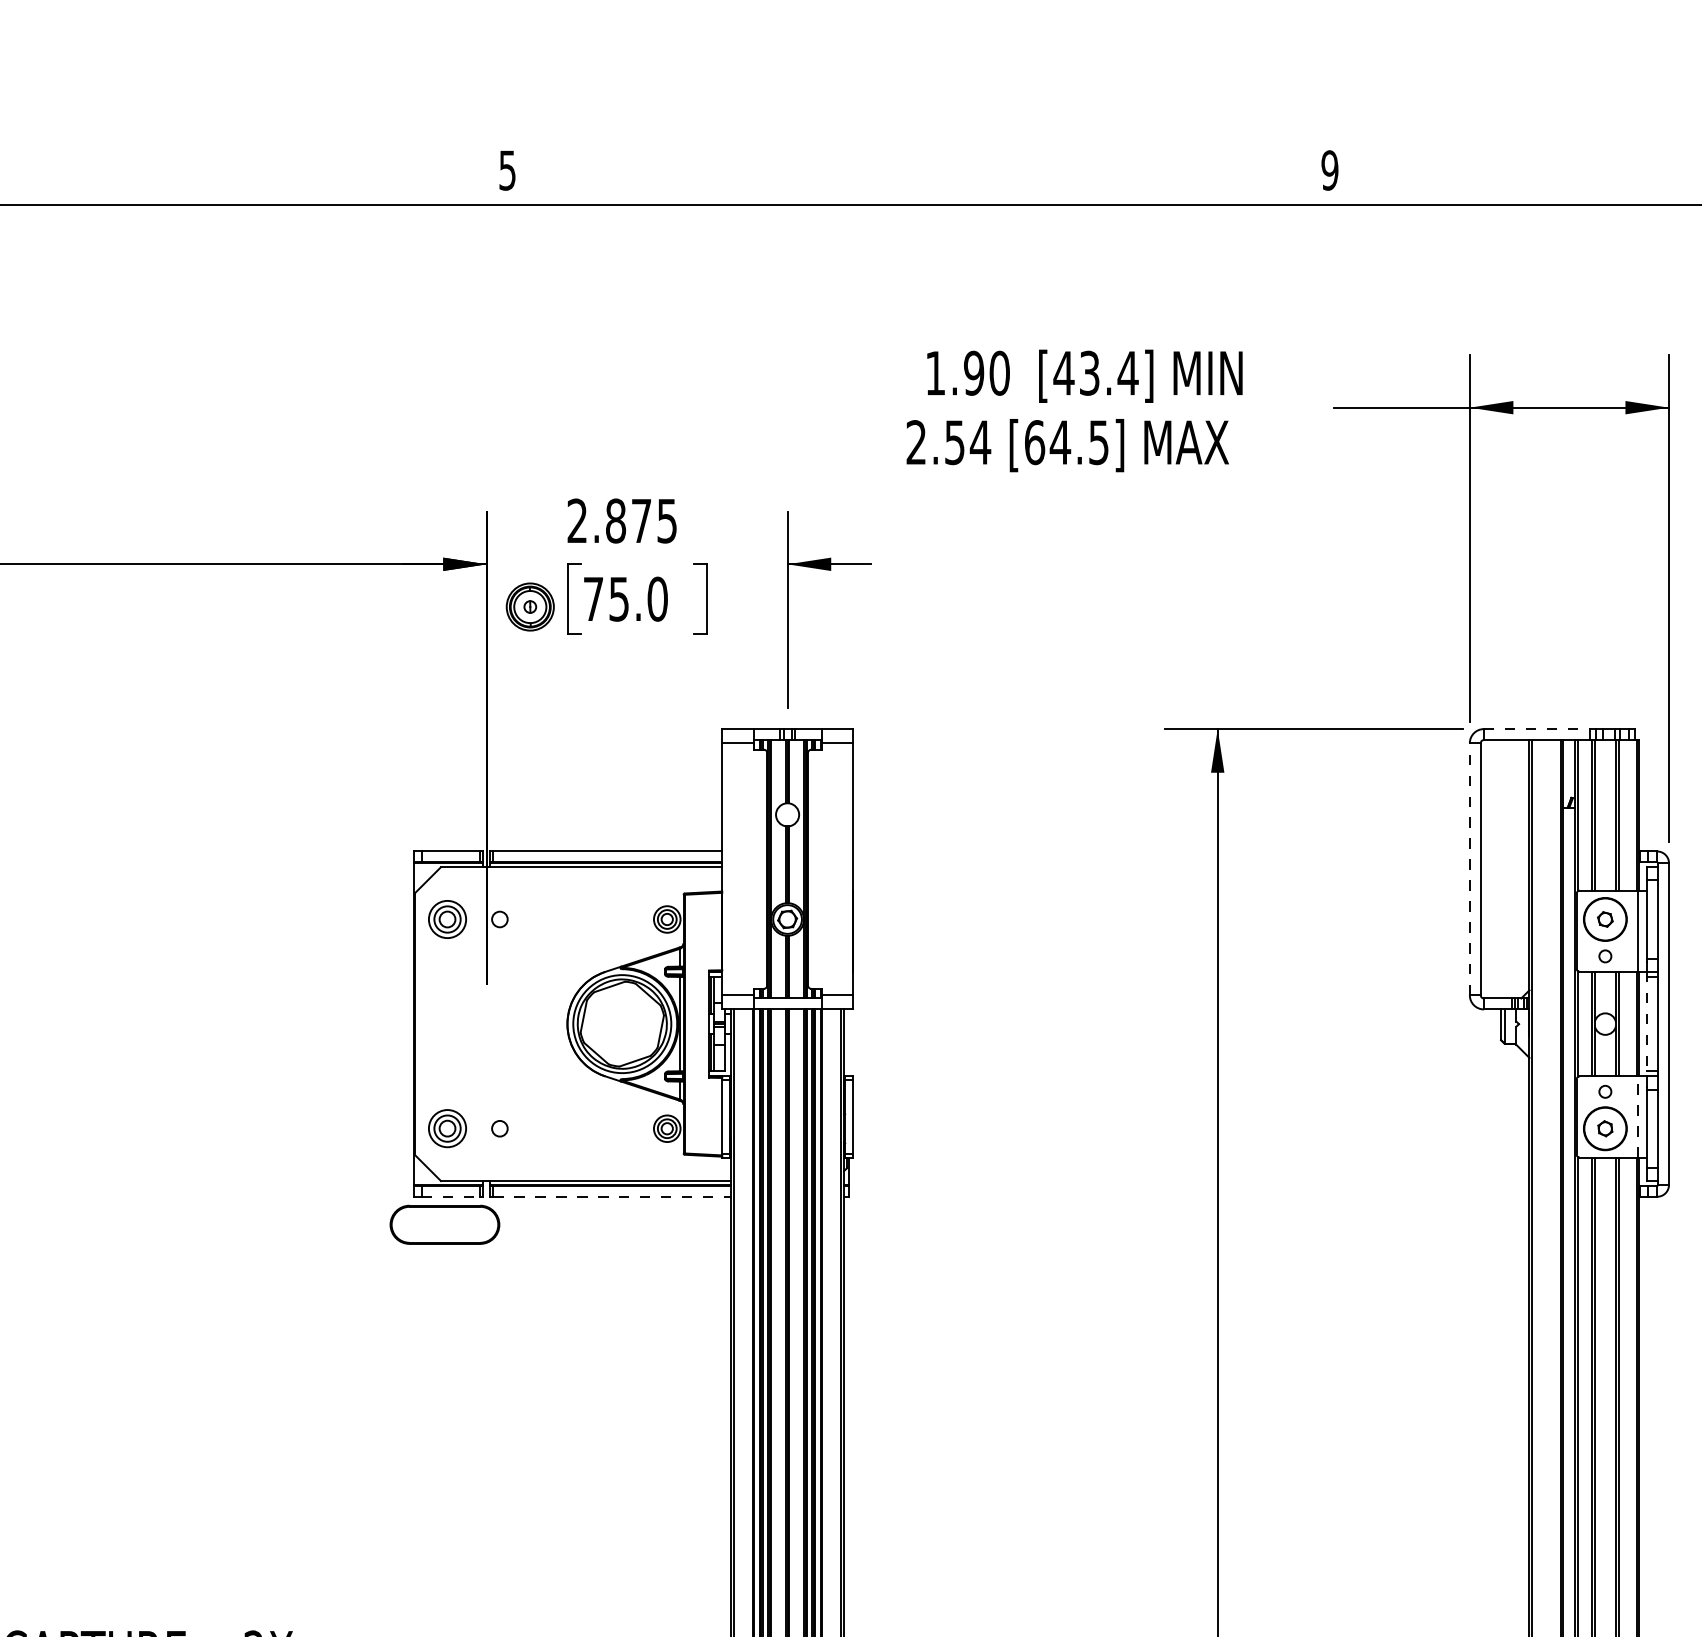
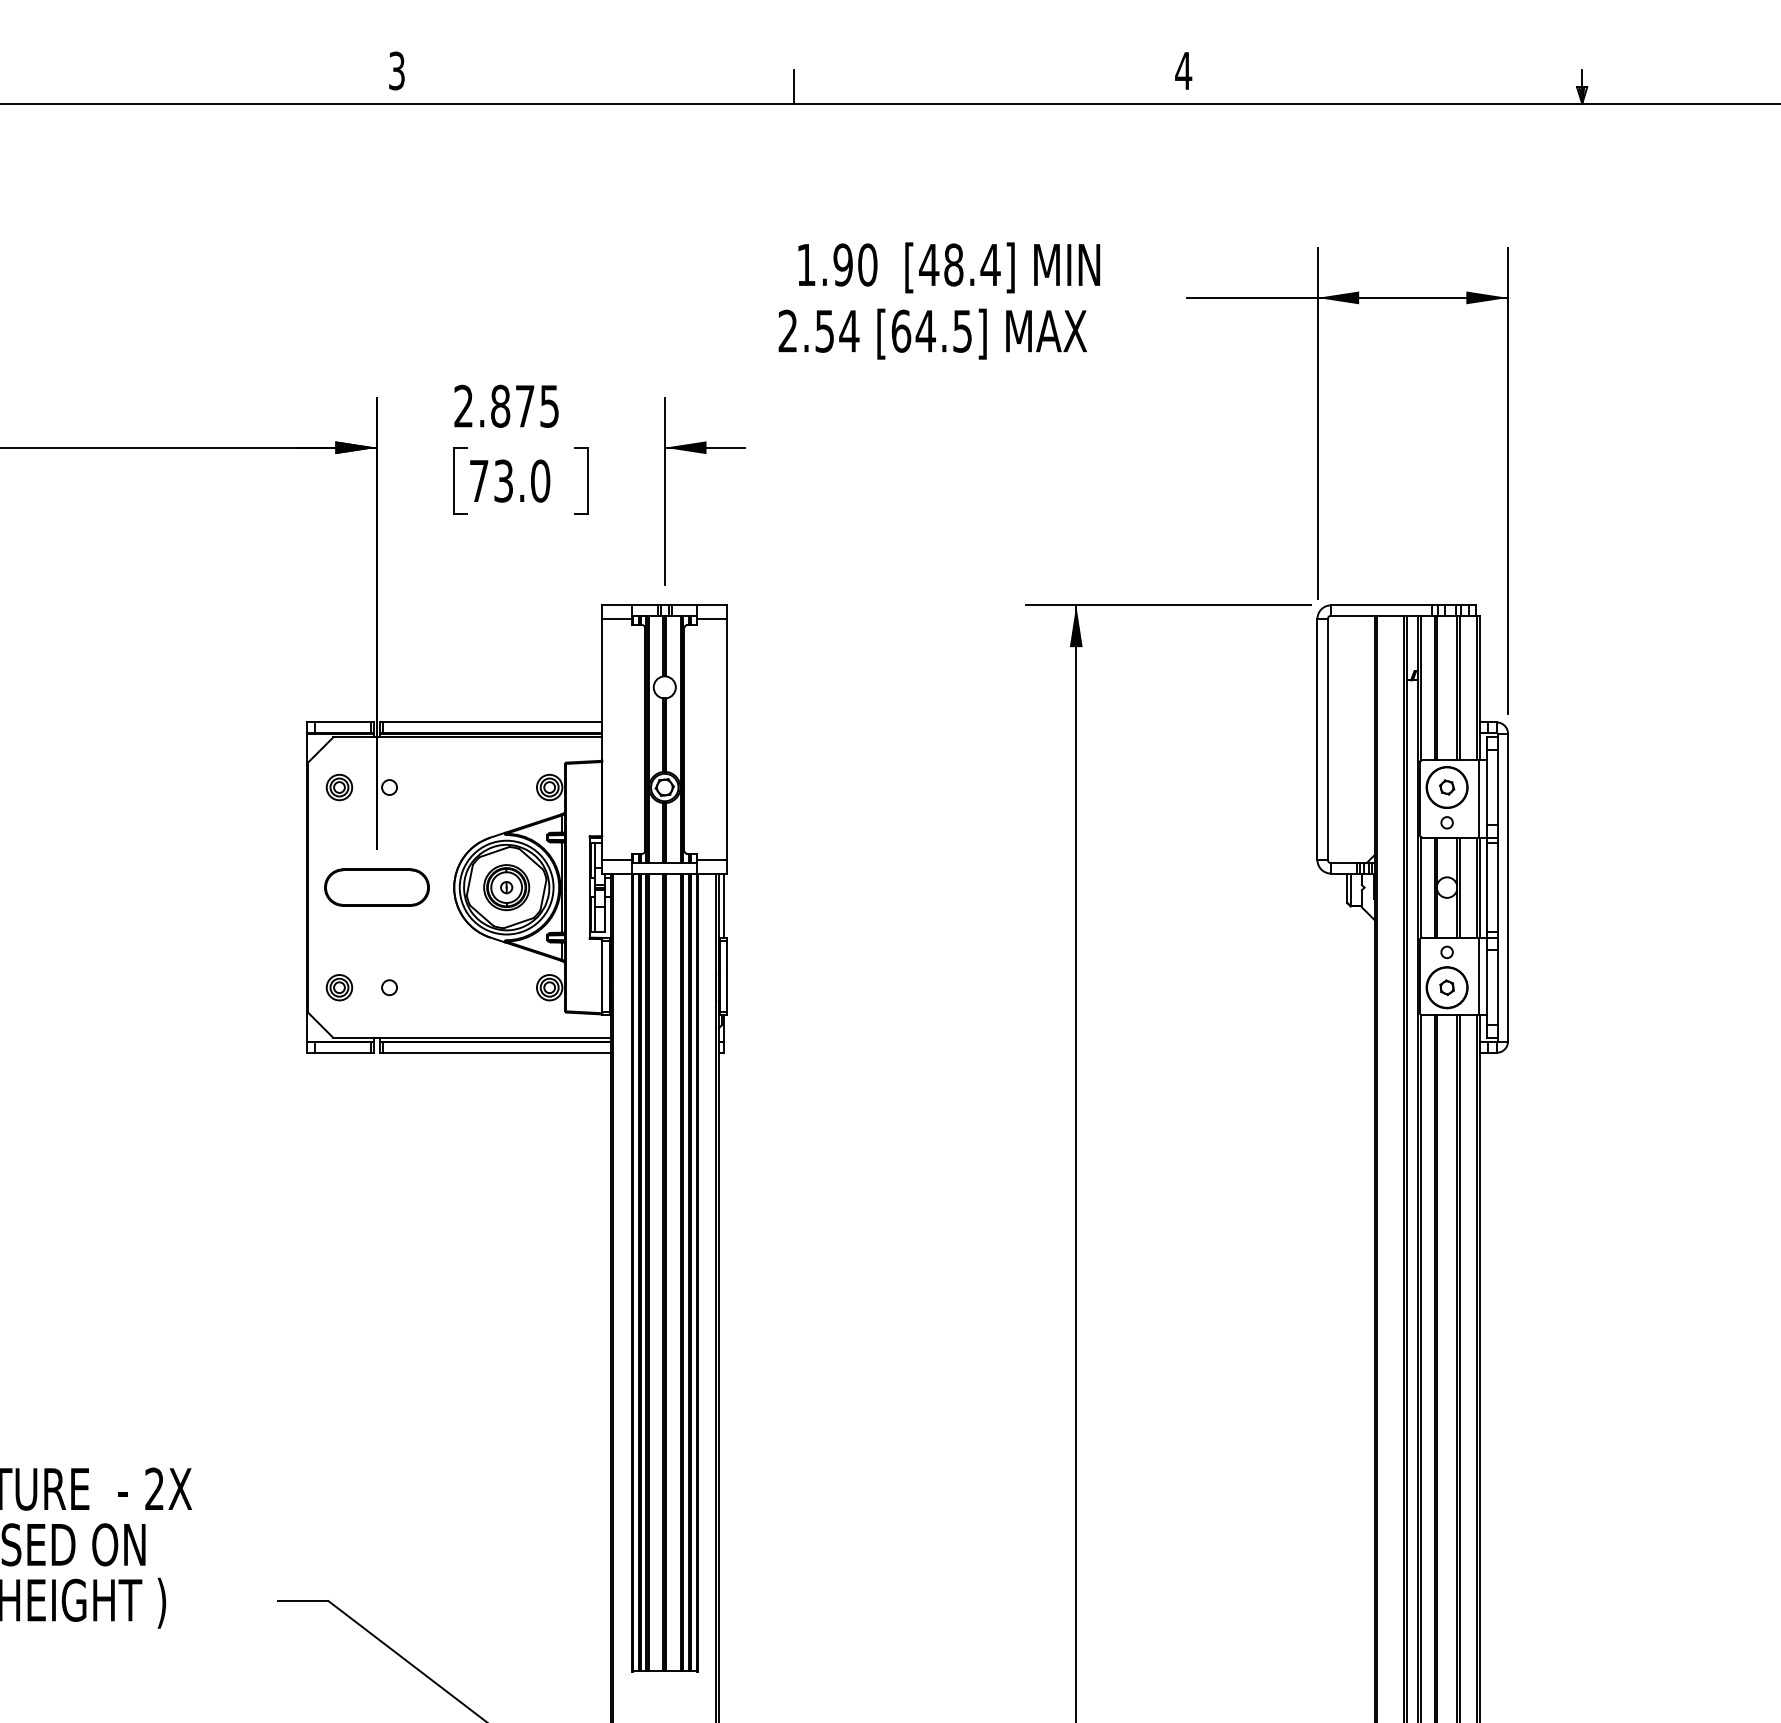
text: (507, 169) -> (396, 70), 5 -> 3
text: (1329, 169) -> (1183, 70), 9 -> 4
line: (923, 186) -> (794, 86), added
text: (1089, 372) -> (953, 264), [43.4] -> [48.4]
text: (618, 598) -> (503, 480), 75.0 -> 73.0
part: (530, 606) -> (506, 887), moved
line: (1536, 729) -> (1381, 605), dashed -> solid
line: (1469, 869) -> (1317, 739), dashed -> solid
part: (447, 919) -> (339, 787), size x0.71
line: (1647, 1025) -> (1487, 888), dashed -> solid
line: (848, 1042) -> (723, 905), added
line: (1638, 1117) -> (1478, 976), dashed -> solid
part: (447, 1128) -> (339, 987), size x0.71
line: (450, 1196) -> (342, 1052), dashed -> solid
line: (612, 1196) -> (497, 1052), dashed -> solid
part: (444, 1224) -> (376, 887), moved

